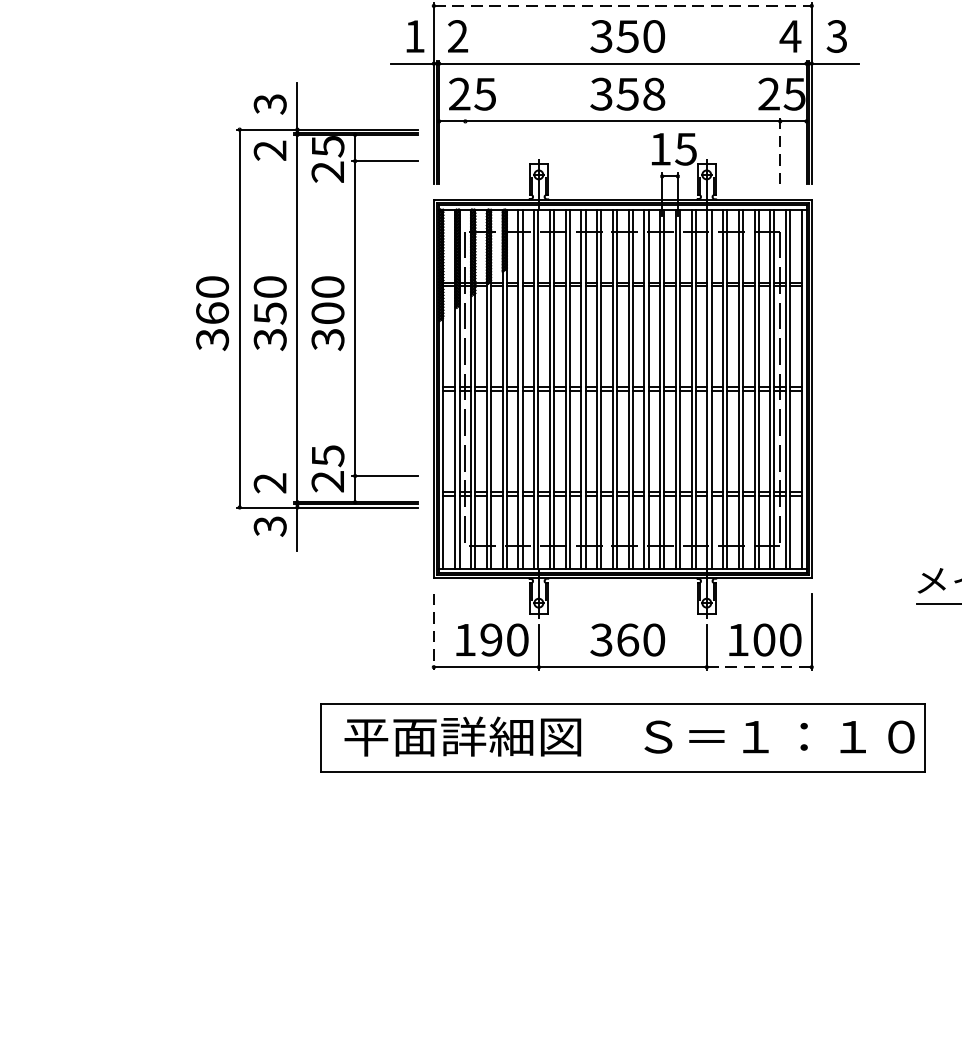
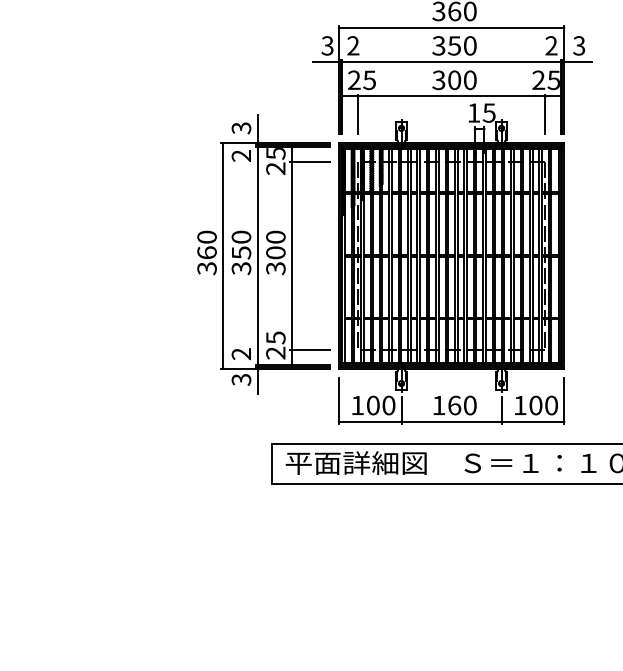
line: (622, 5) -> (451, 27), dashed -> solid
text: (414, 35) -> (327, 45), 1 -> 3
text: (790, 35) -> (551, 45), 4 -> 2
text: (639, 92) -> (461, 79), 358 -> 300
line: (464, 151) -> (357, 114), added
line: (780, 151) -> (545, 114), dashed -> solid
part: (307, 316) -> (263, 254), moved
line: (433, 631) -> (338, 400), dashed -> solid
text: (490, 639) -> (372, 405), 190 -> 100
text: (600, 639) -> (438, 405), 360 -> 160
line: (760, 666) -> (533, 421), dashed -> solid

